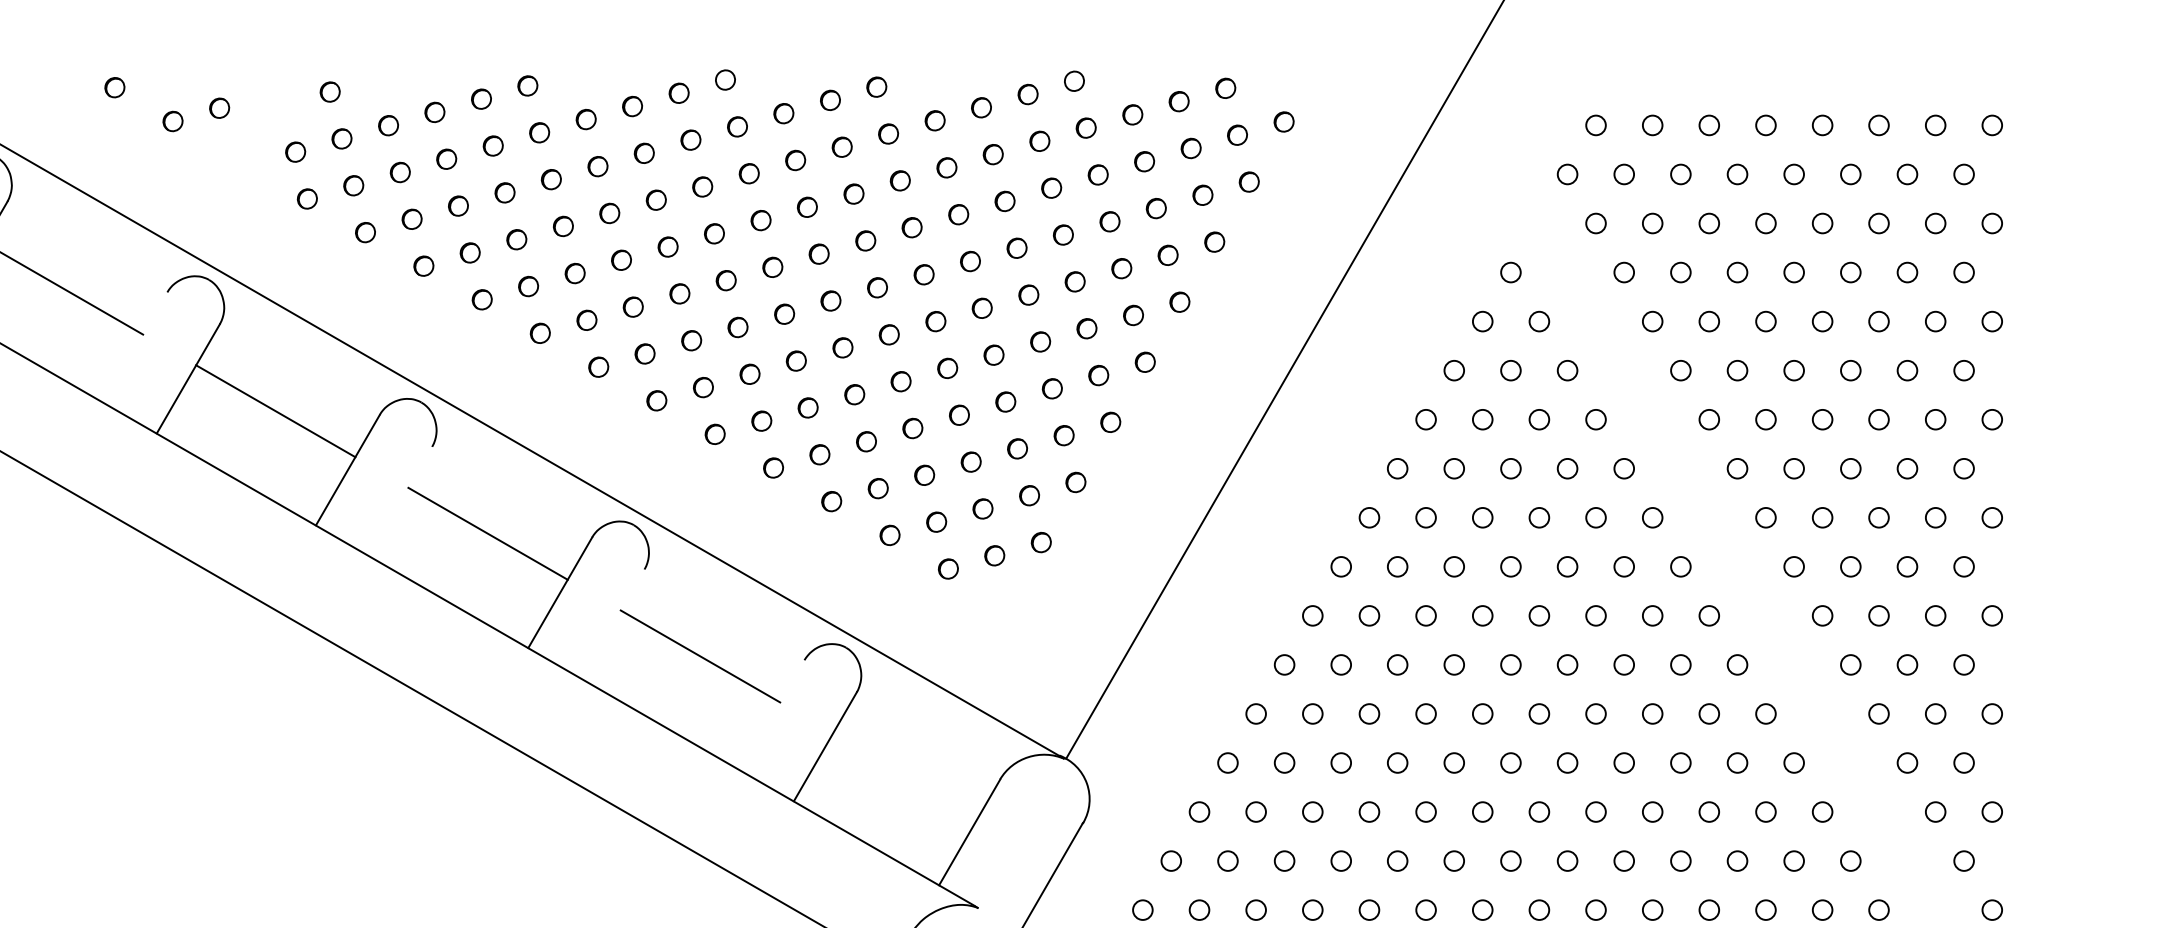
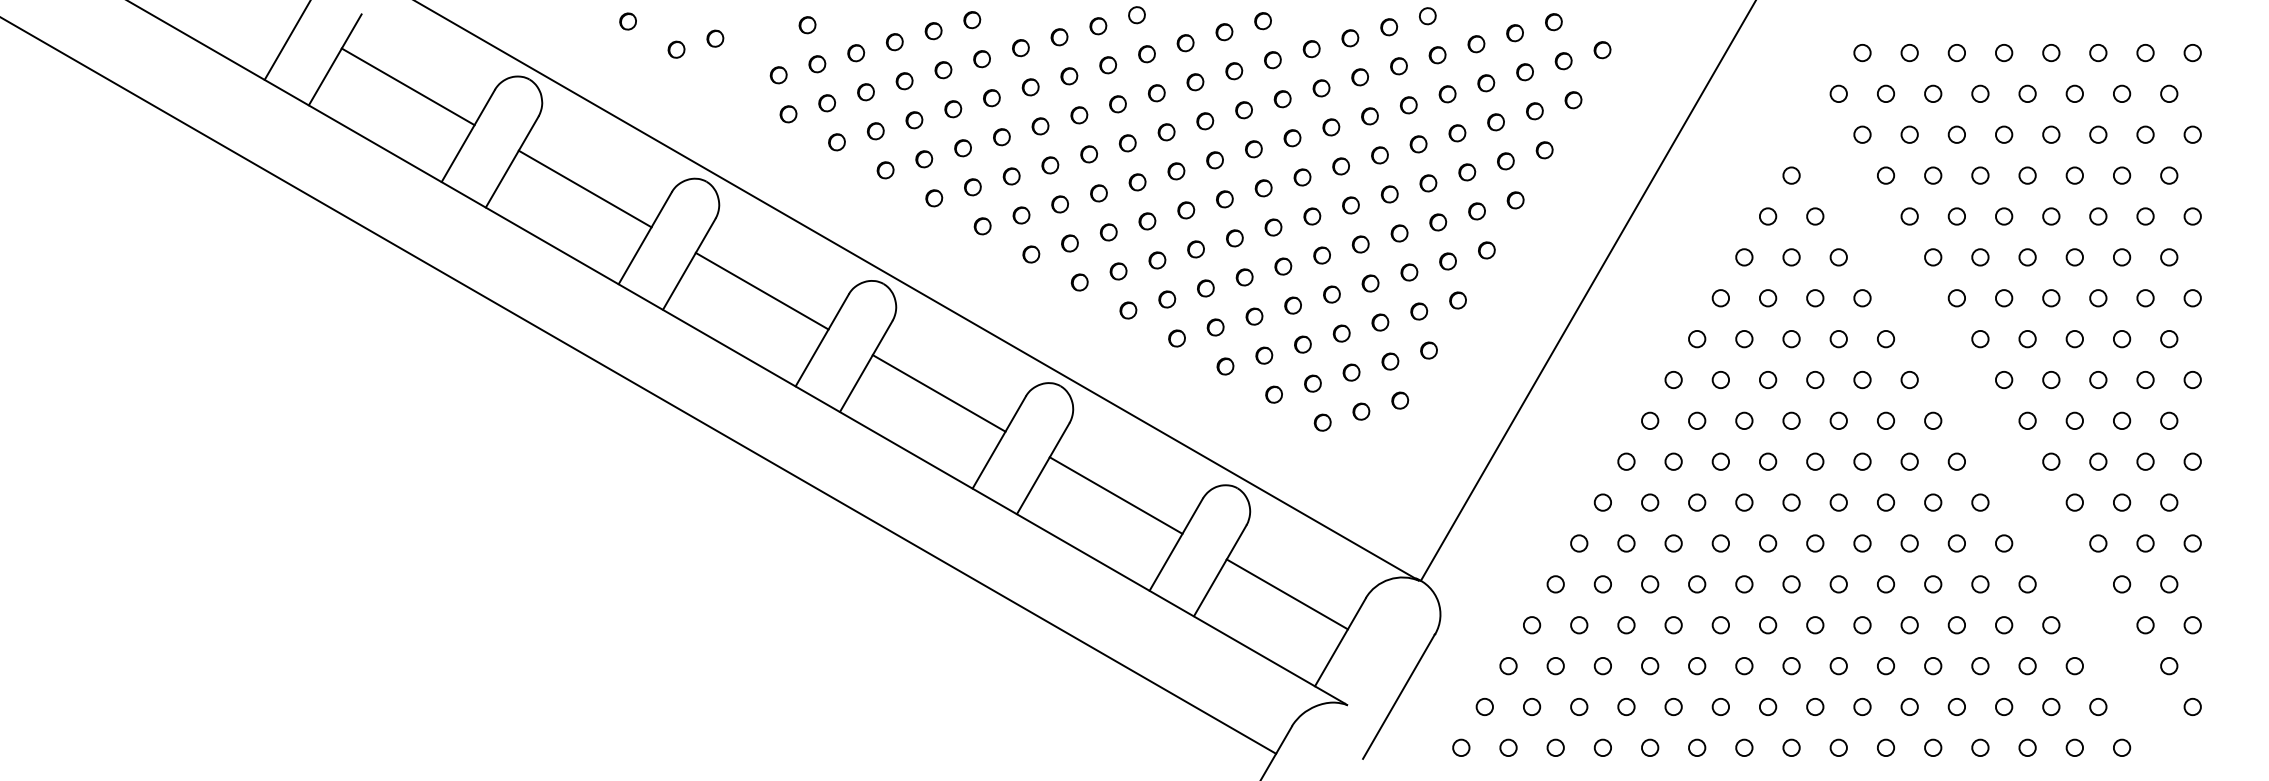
line: (134, 347) -> (644, 238), added
line: (400, 500) -> (866, 365), added
line: (613, 623) -> (1043, 468), added
line: (771, 715) -> (1175, 544), added
line: (904, 775) -> (1286, 594), added

